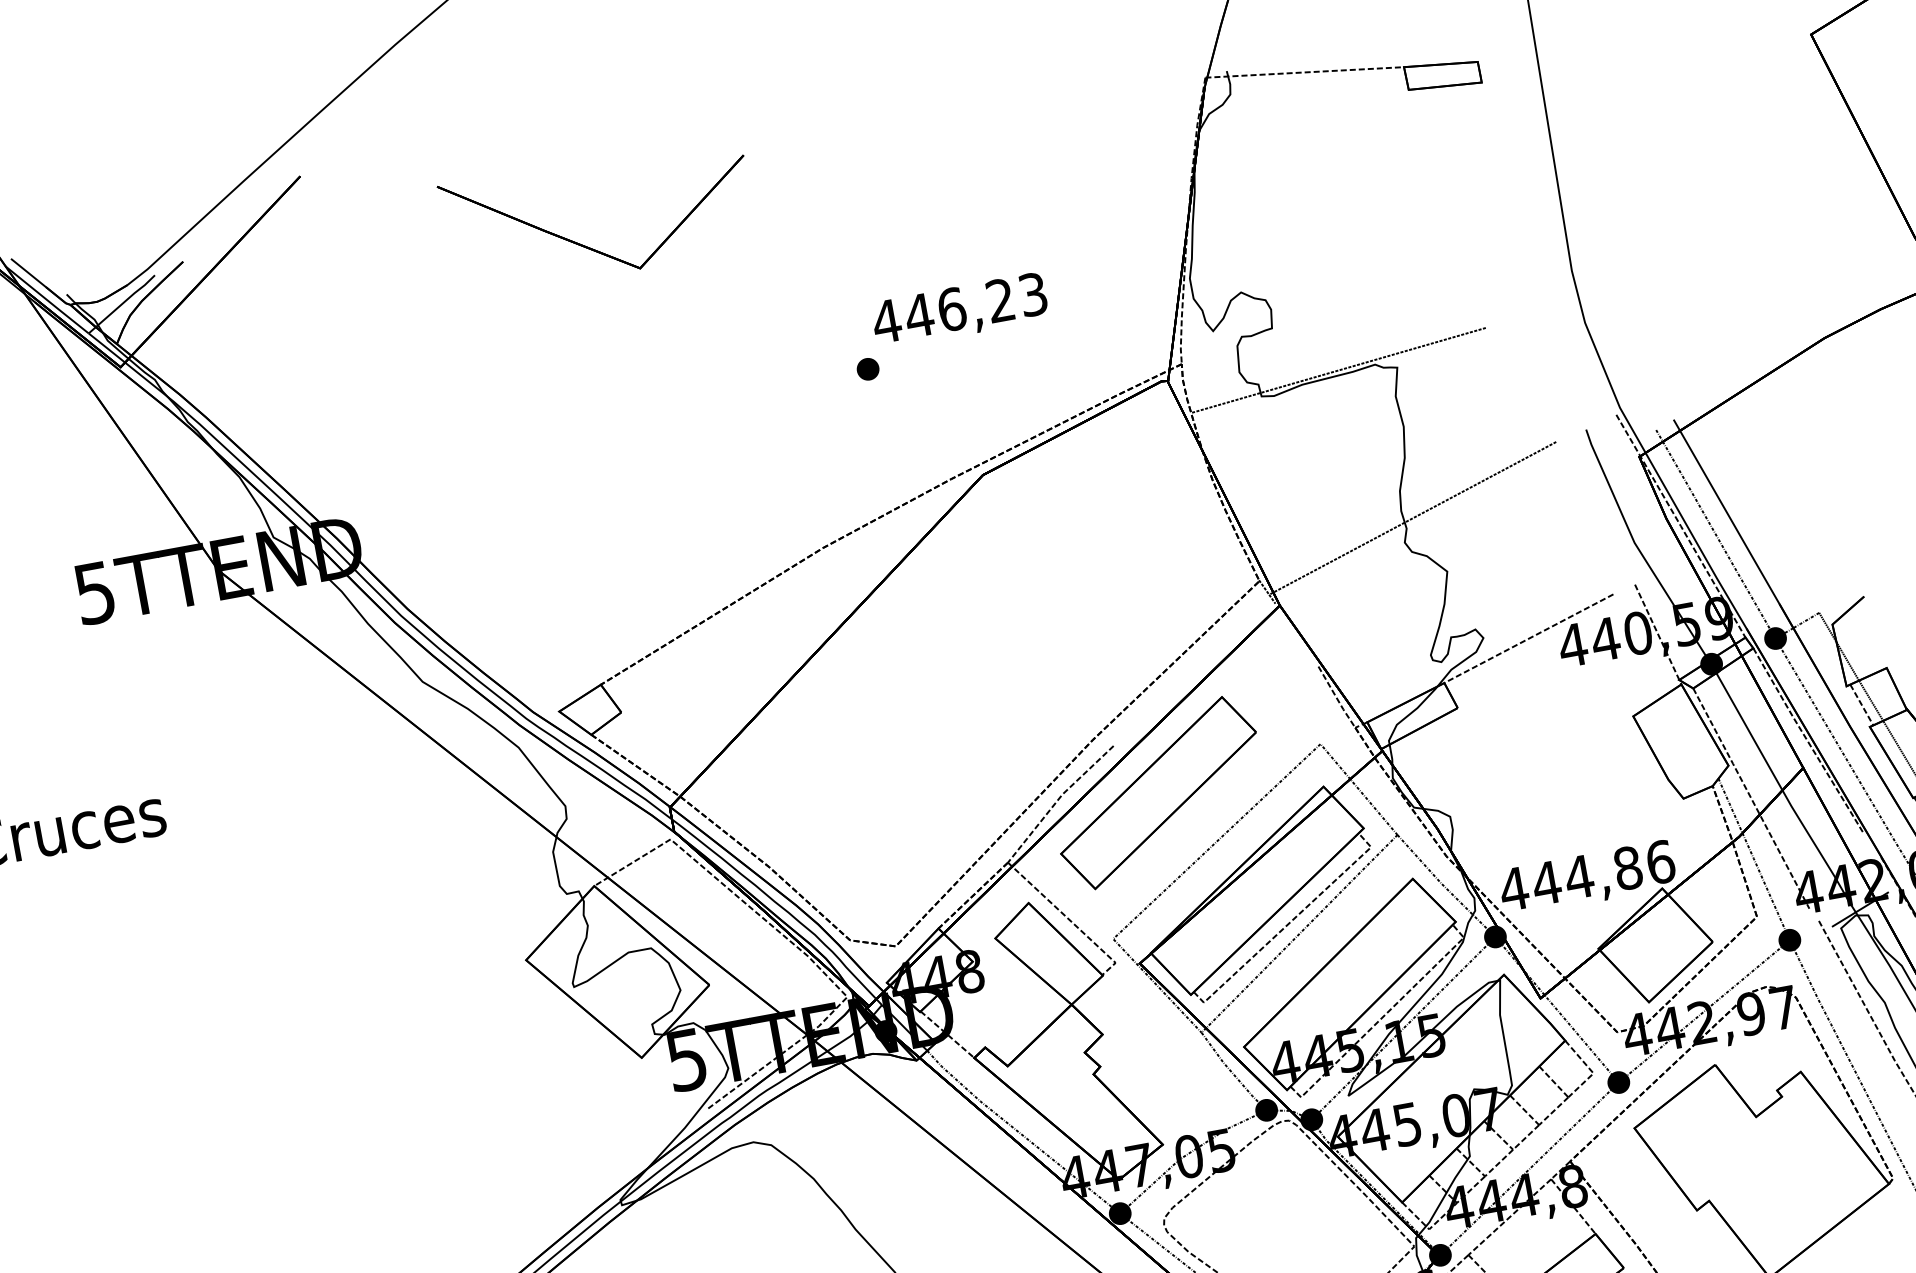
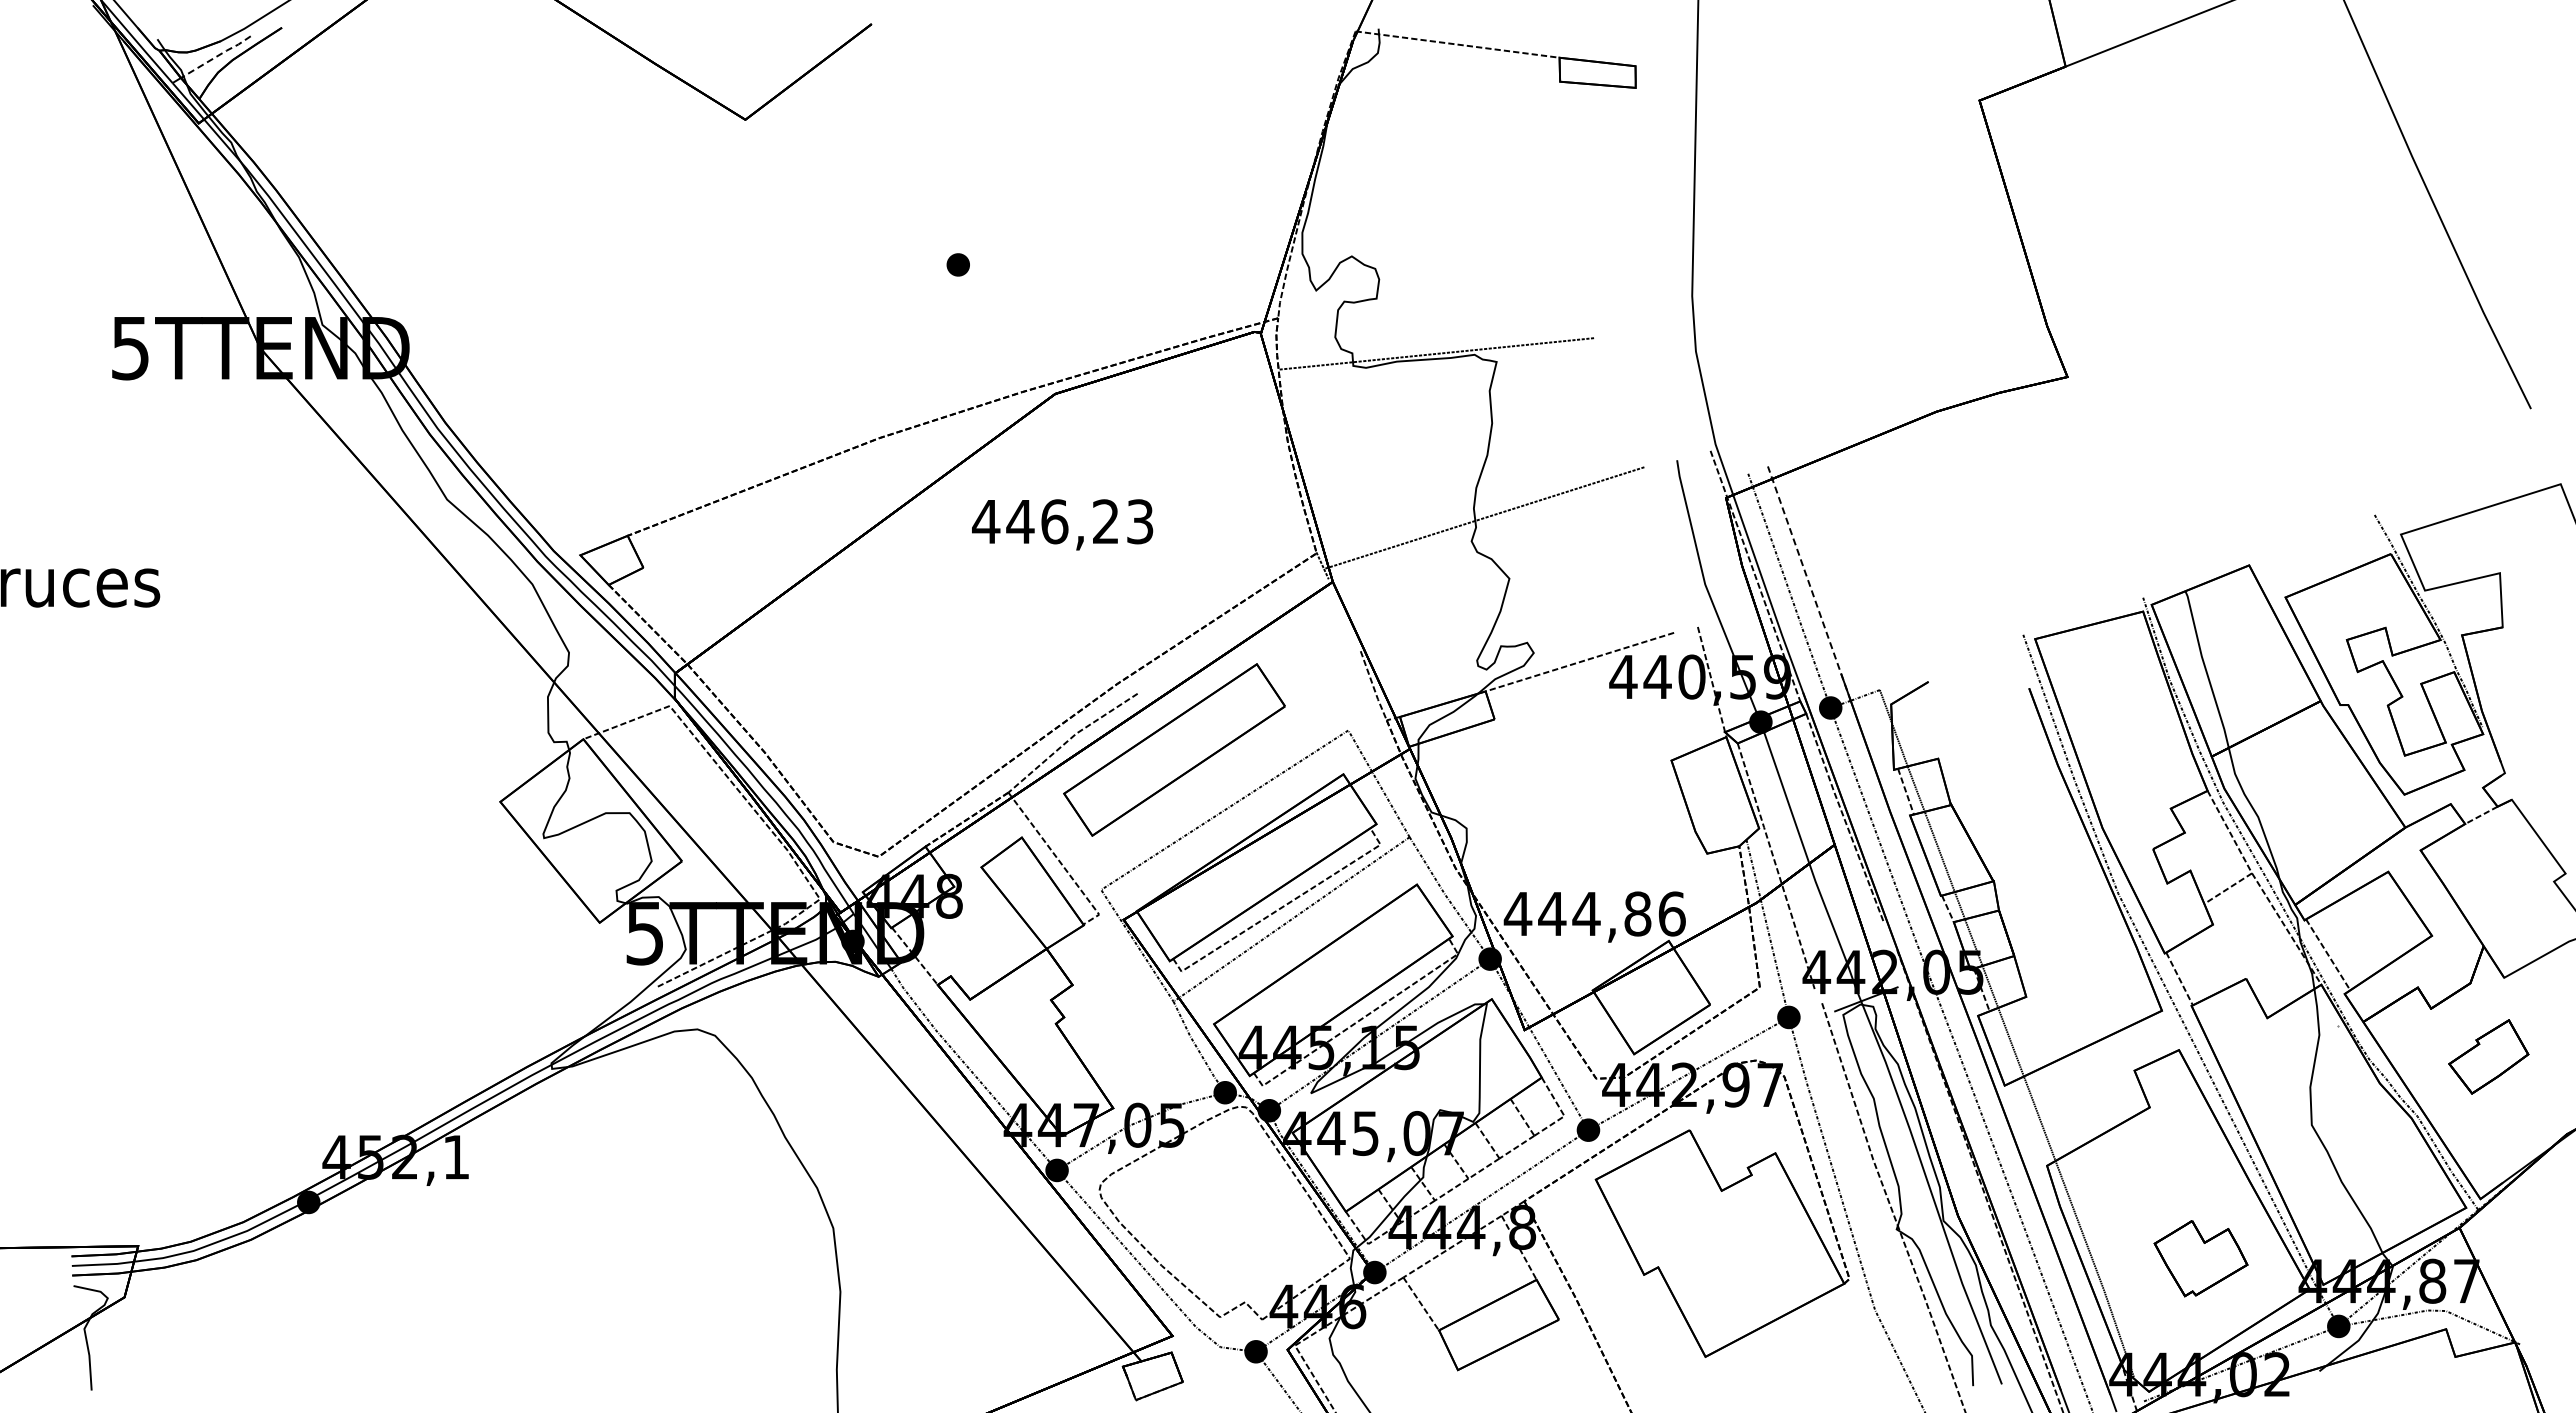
line: (125, 300) -> (216, 56), solid -> dashed
text: (959, 310) -> (1062, 524), moved
line: (1733, 524) -> (1809, 584), solid -> dashed

